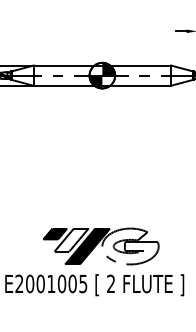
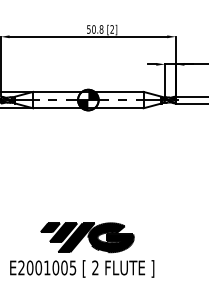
fill: (71, 239) -> (63, 232), added
fill: (129, 246) -> (110, 237), added

